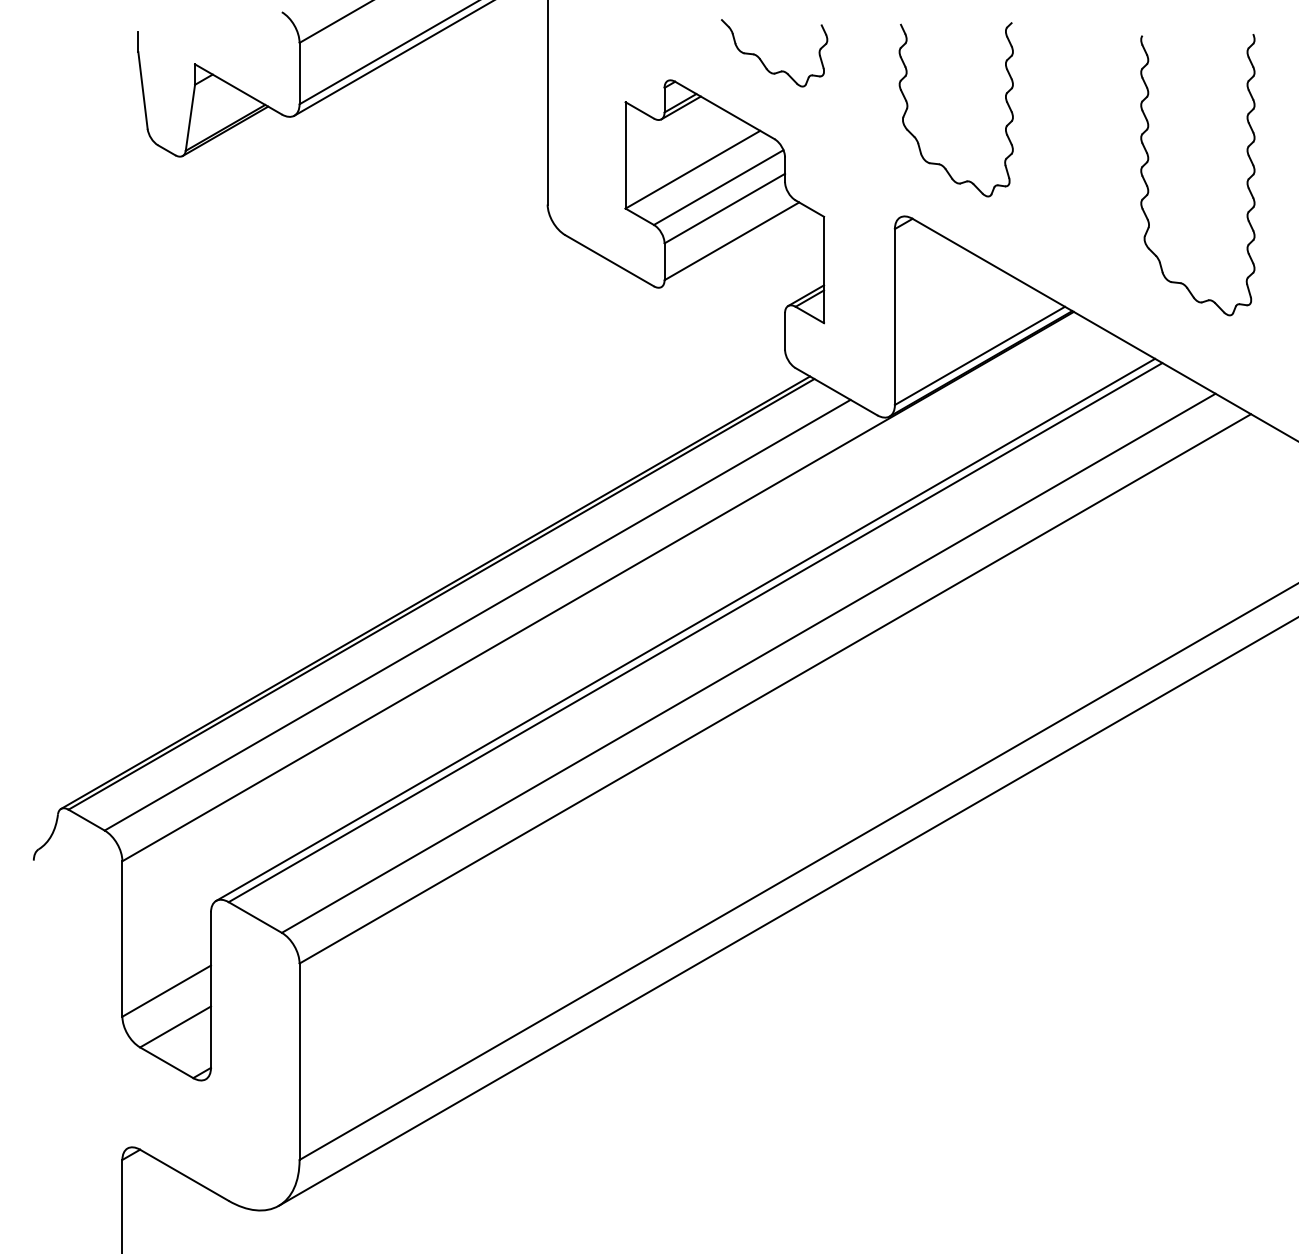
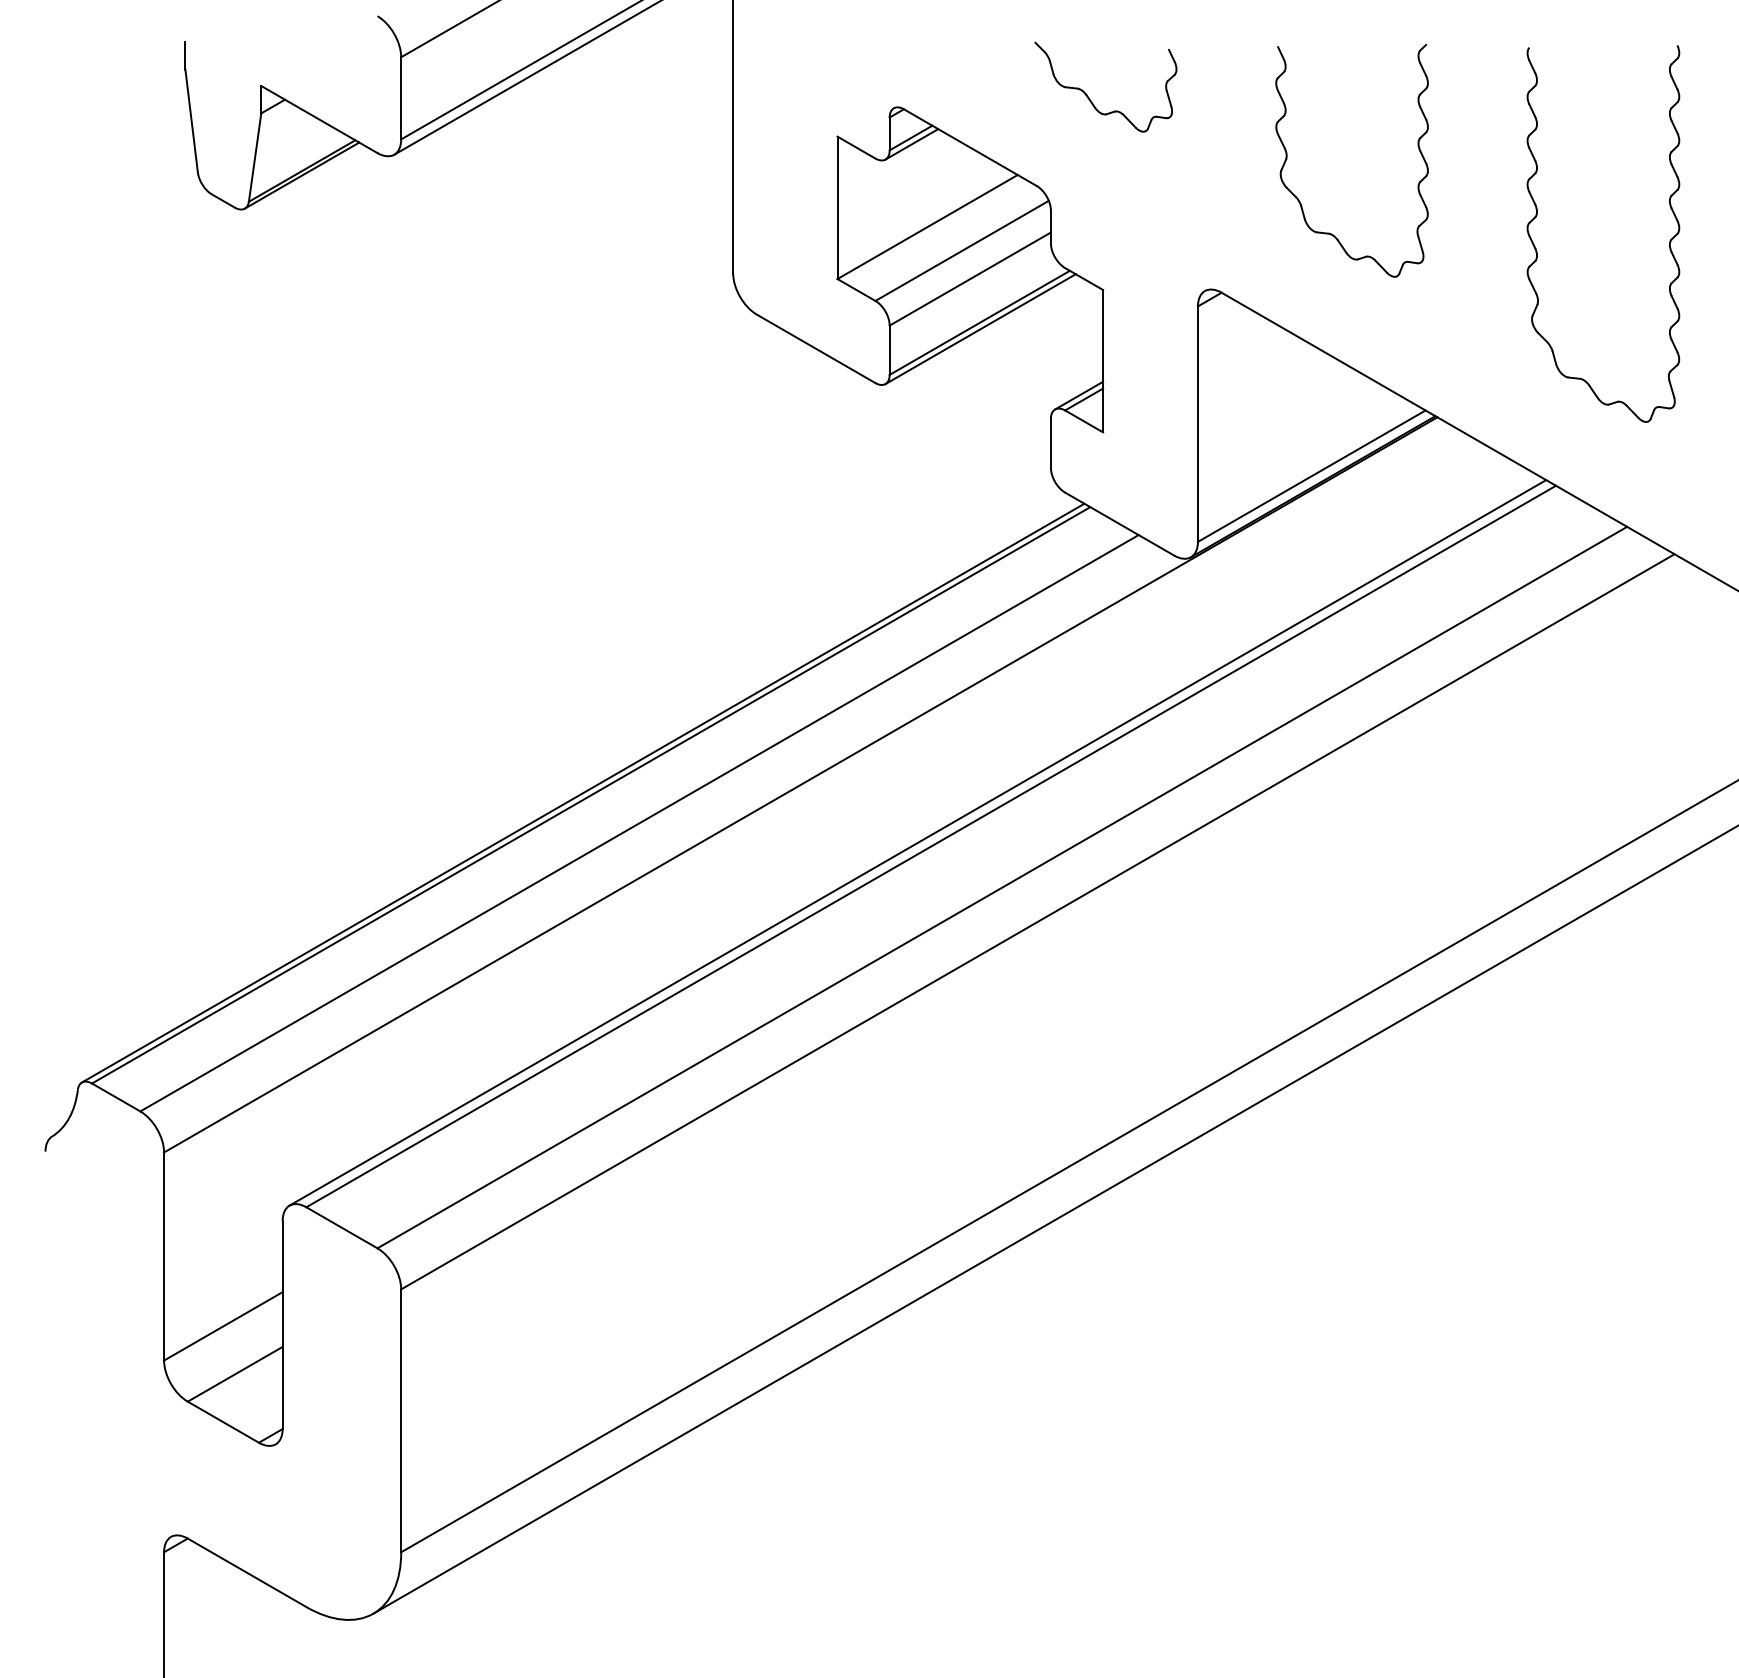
part: (762, 60) -> (1089, 97), moved
part: (908, 108) -> (1287, 159), moved
line: (732, 246) -> (980, 329), added

